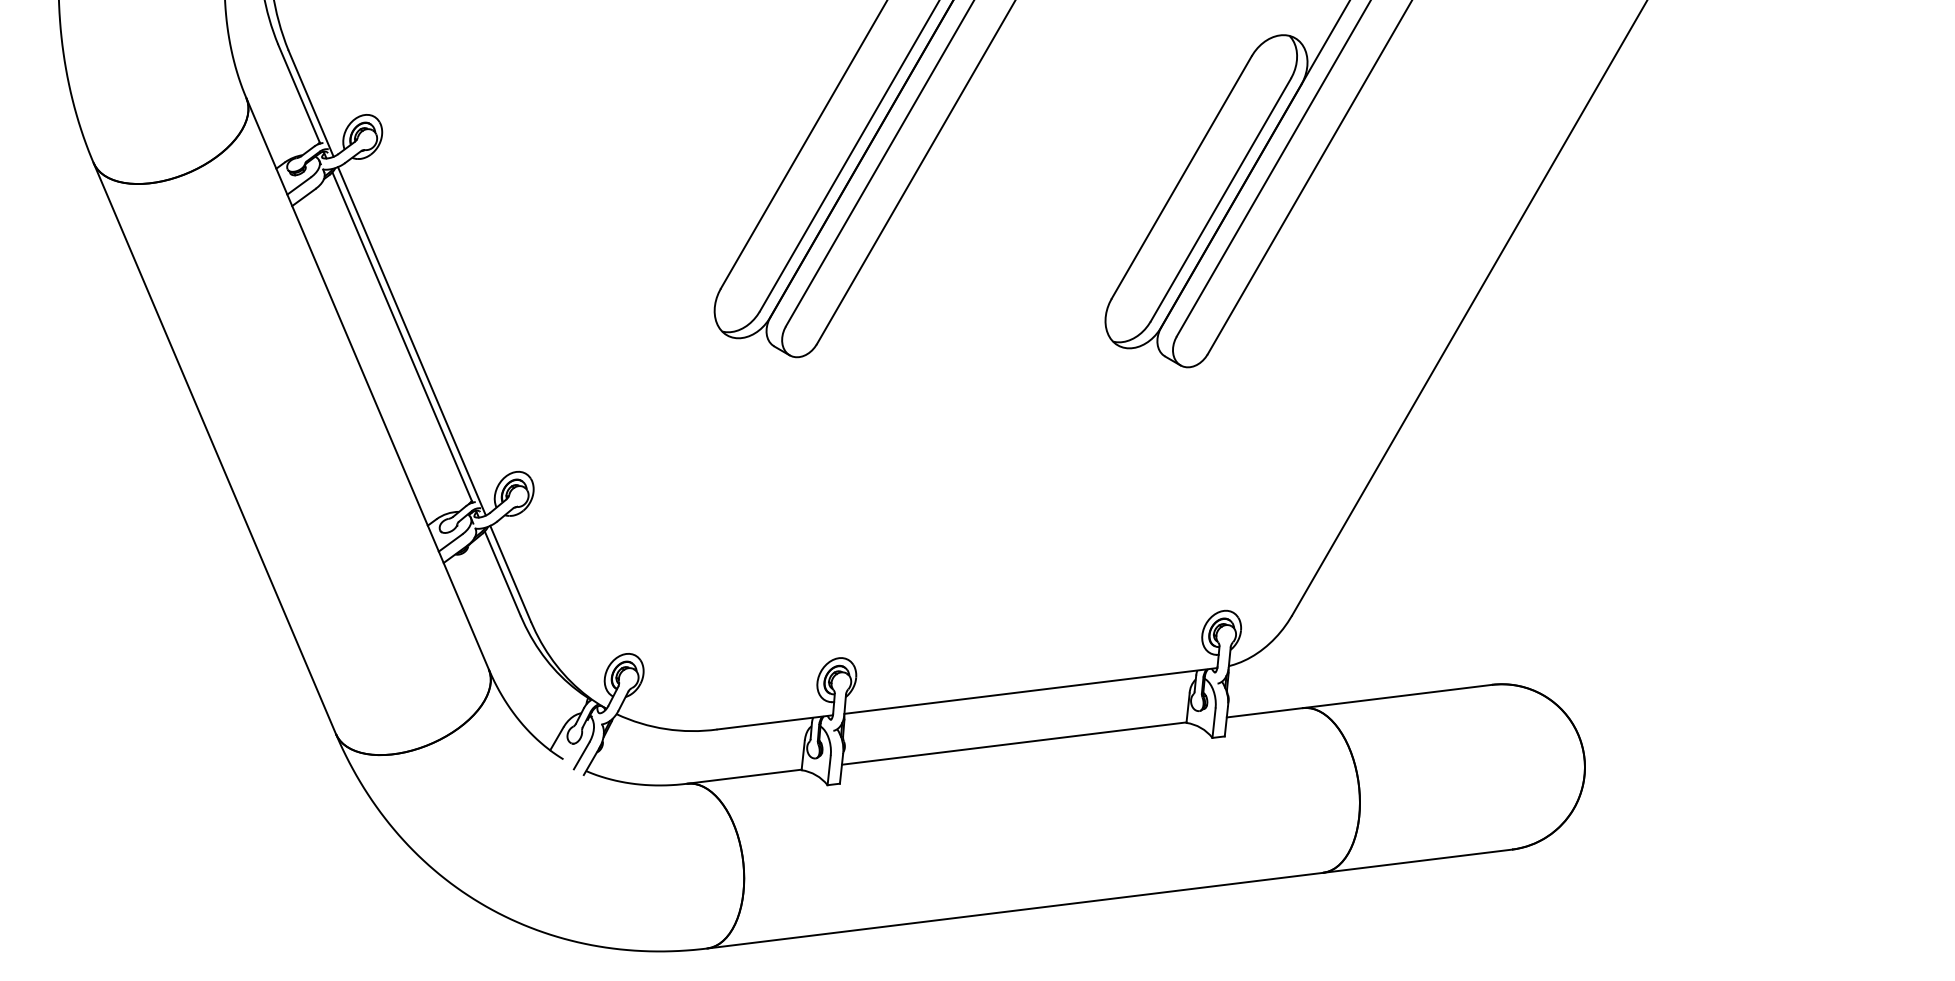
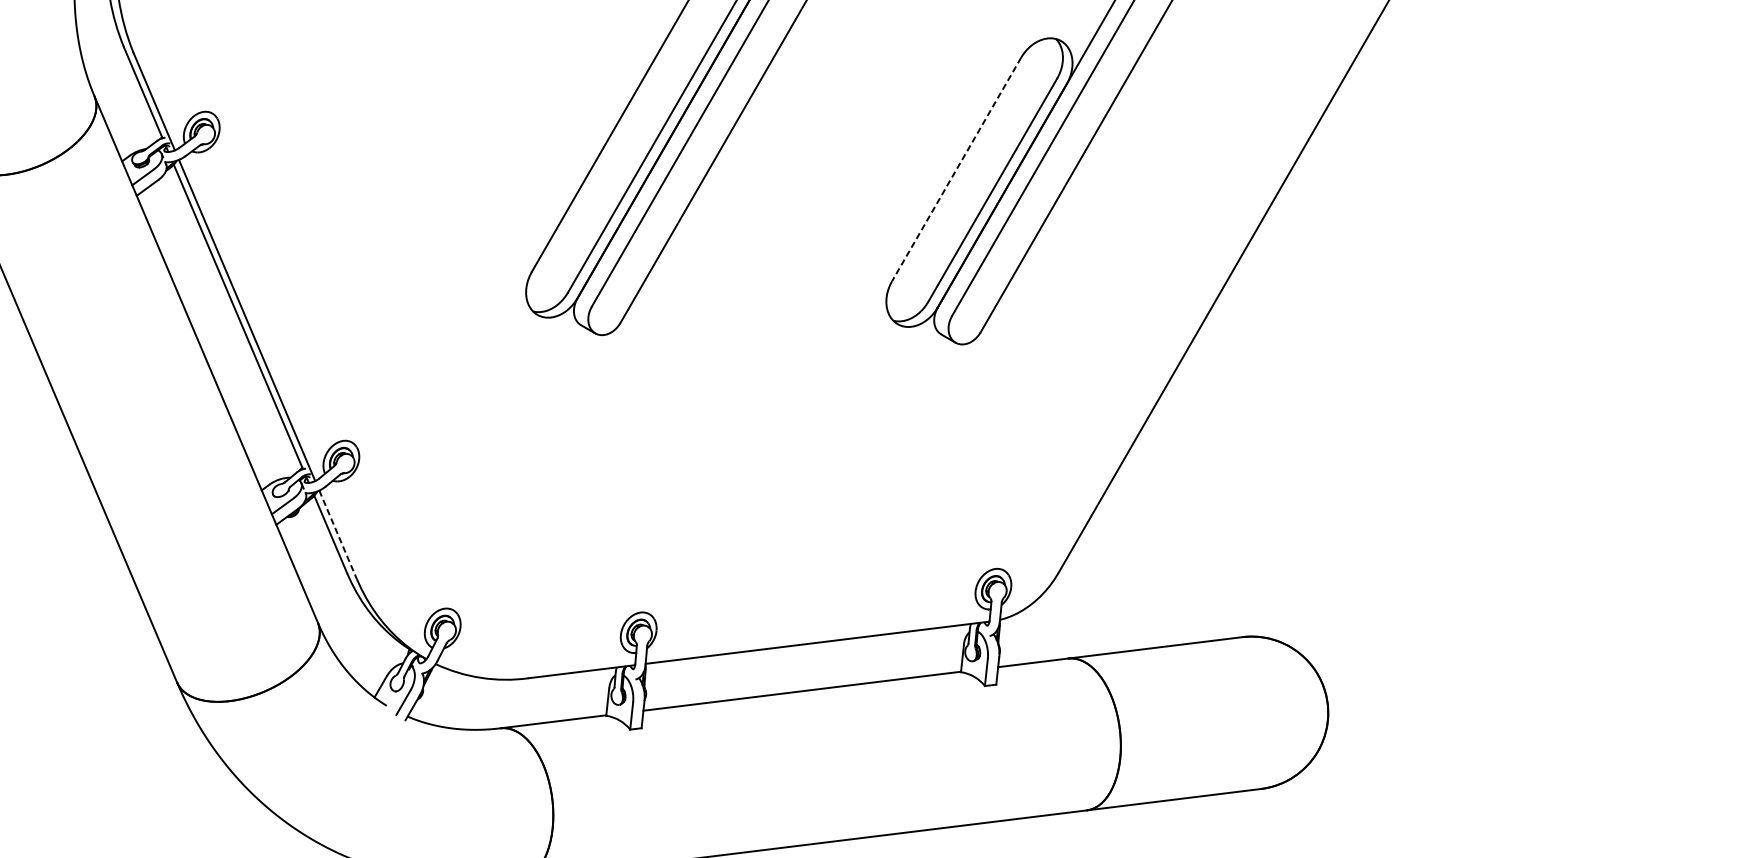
line: (1181, 177) -> (956, 169), solid -> dashed
line: (510, 574) -> (337, 535), solid -> dashed

